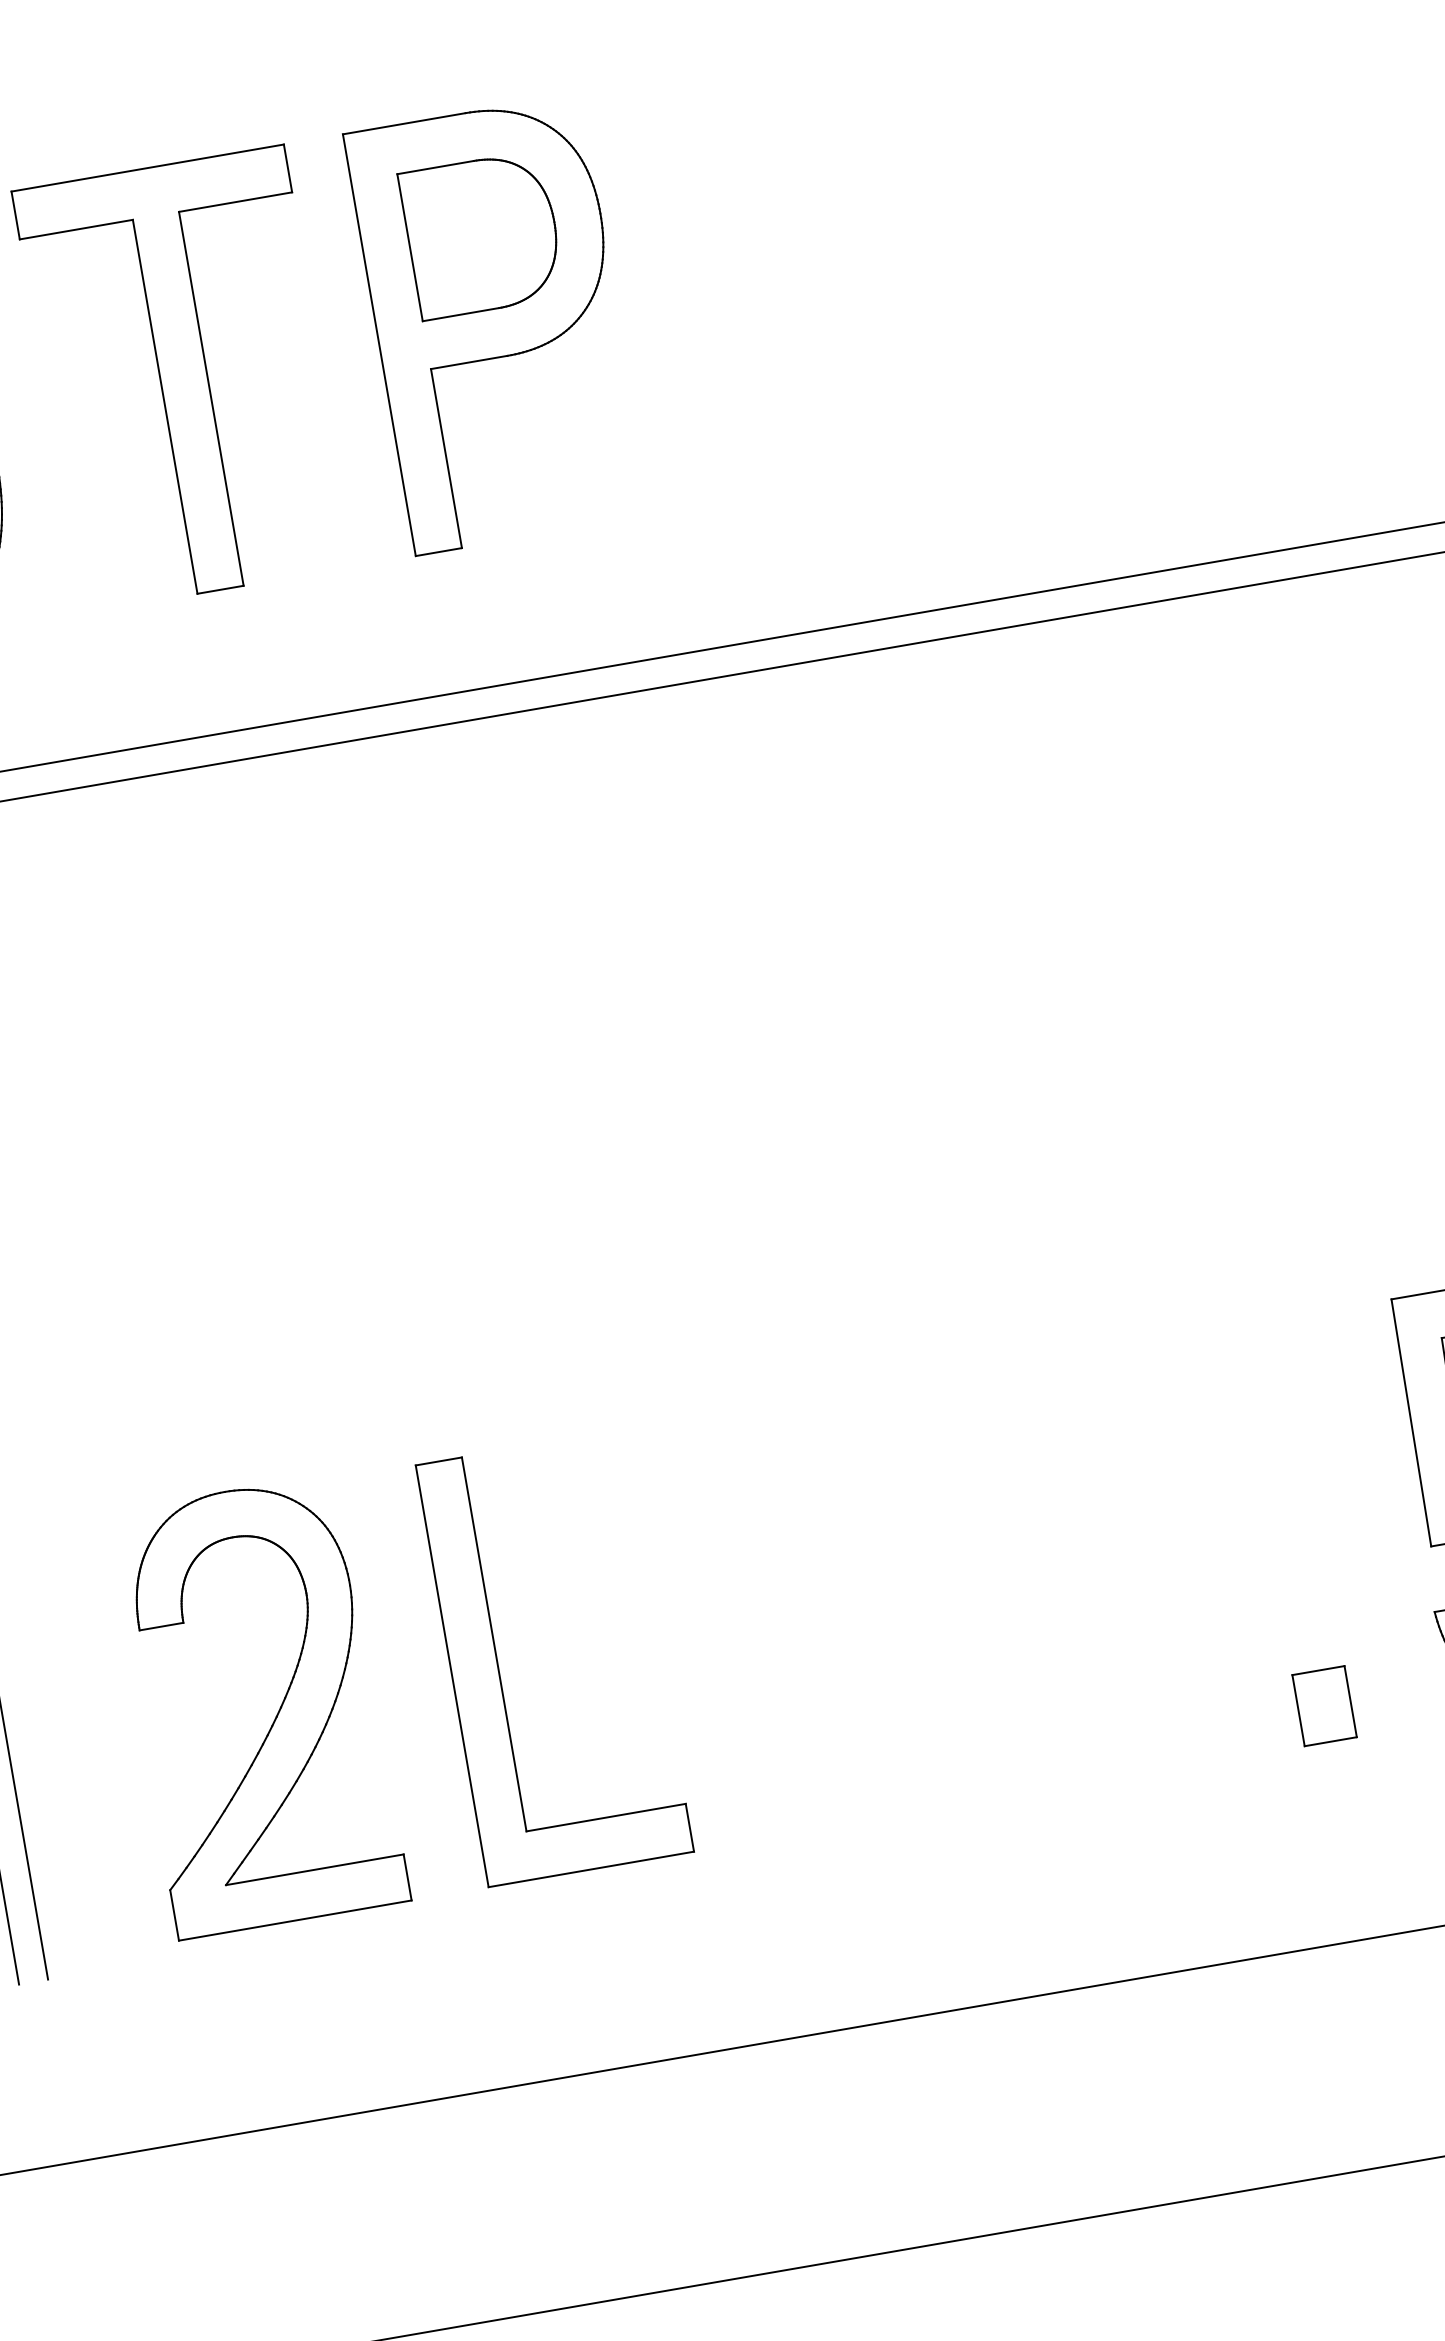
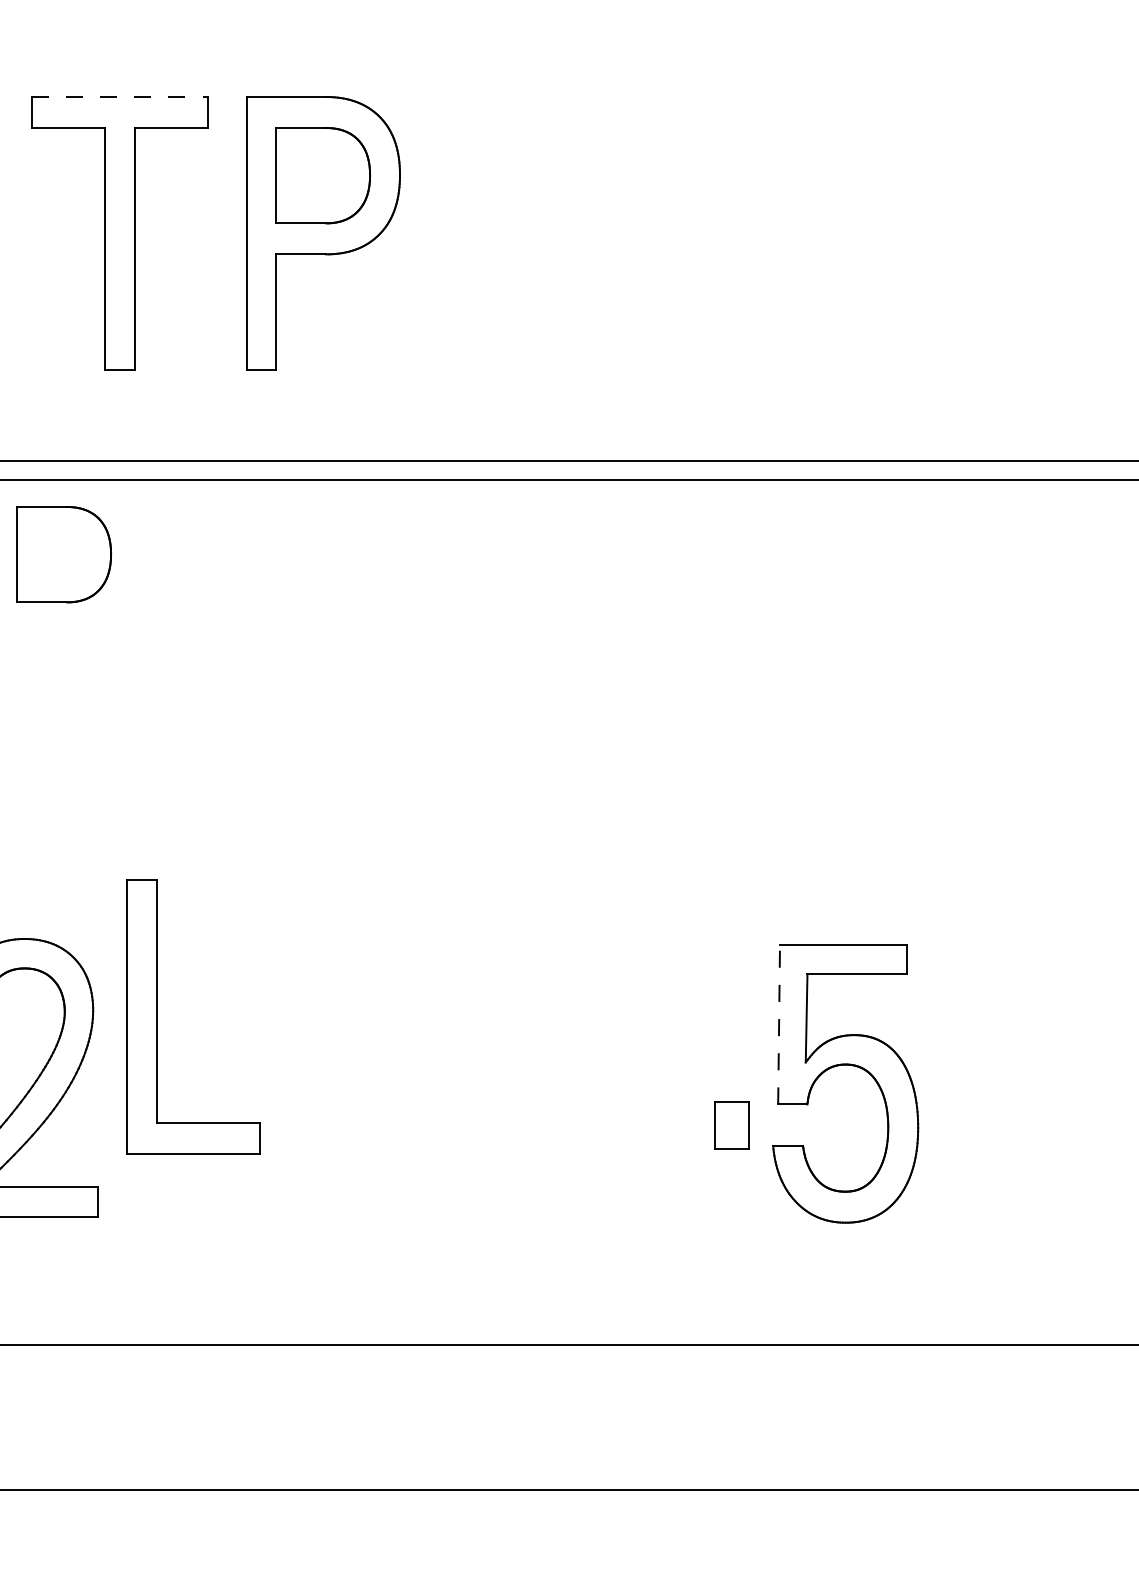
line: (148, 168) -> (120, 97), solid -> dashed
part: (182, 888) -> (63, 554), added
line: (1411, 1422) -> (779, 1024), solid -> dashed
part: (499, 1667) -> (157, 1016), moved
part: (1324, 1706) -> (731, 1125), moved

